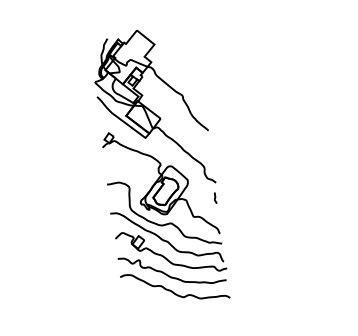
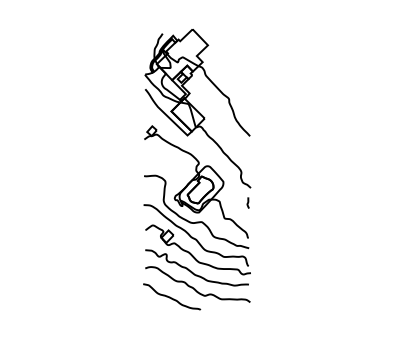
curve: (151, 303) -> (172, 297), added

